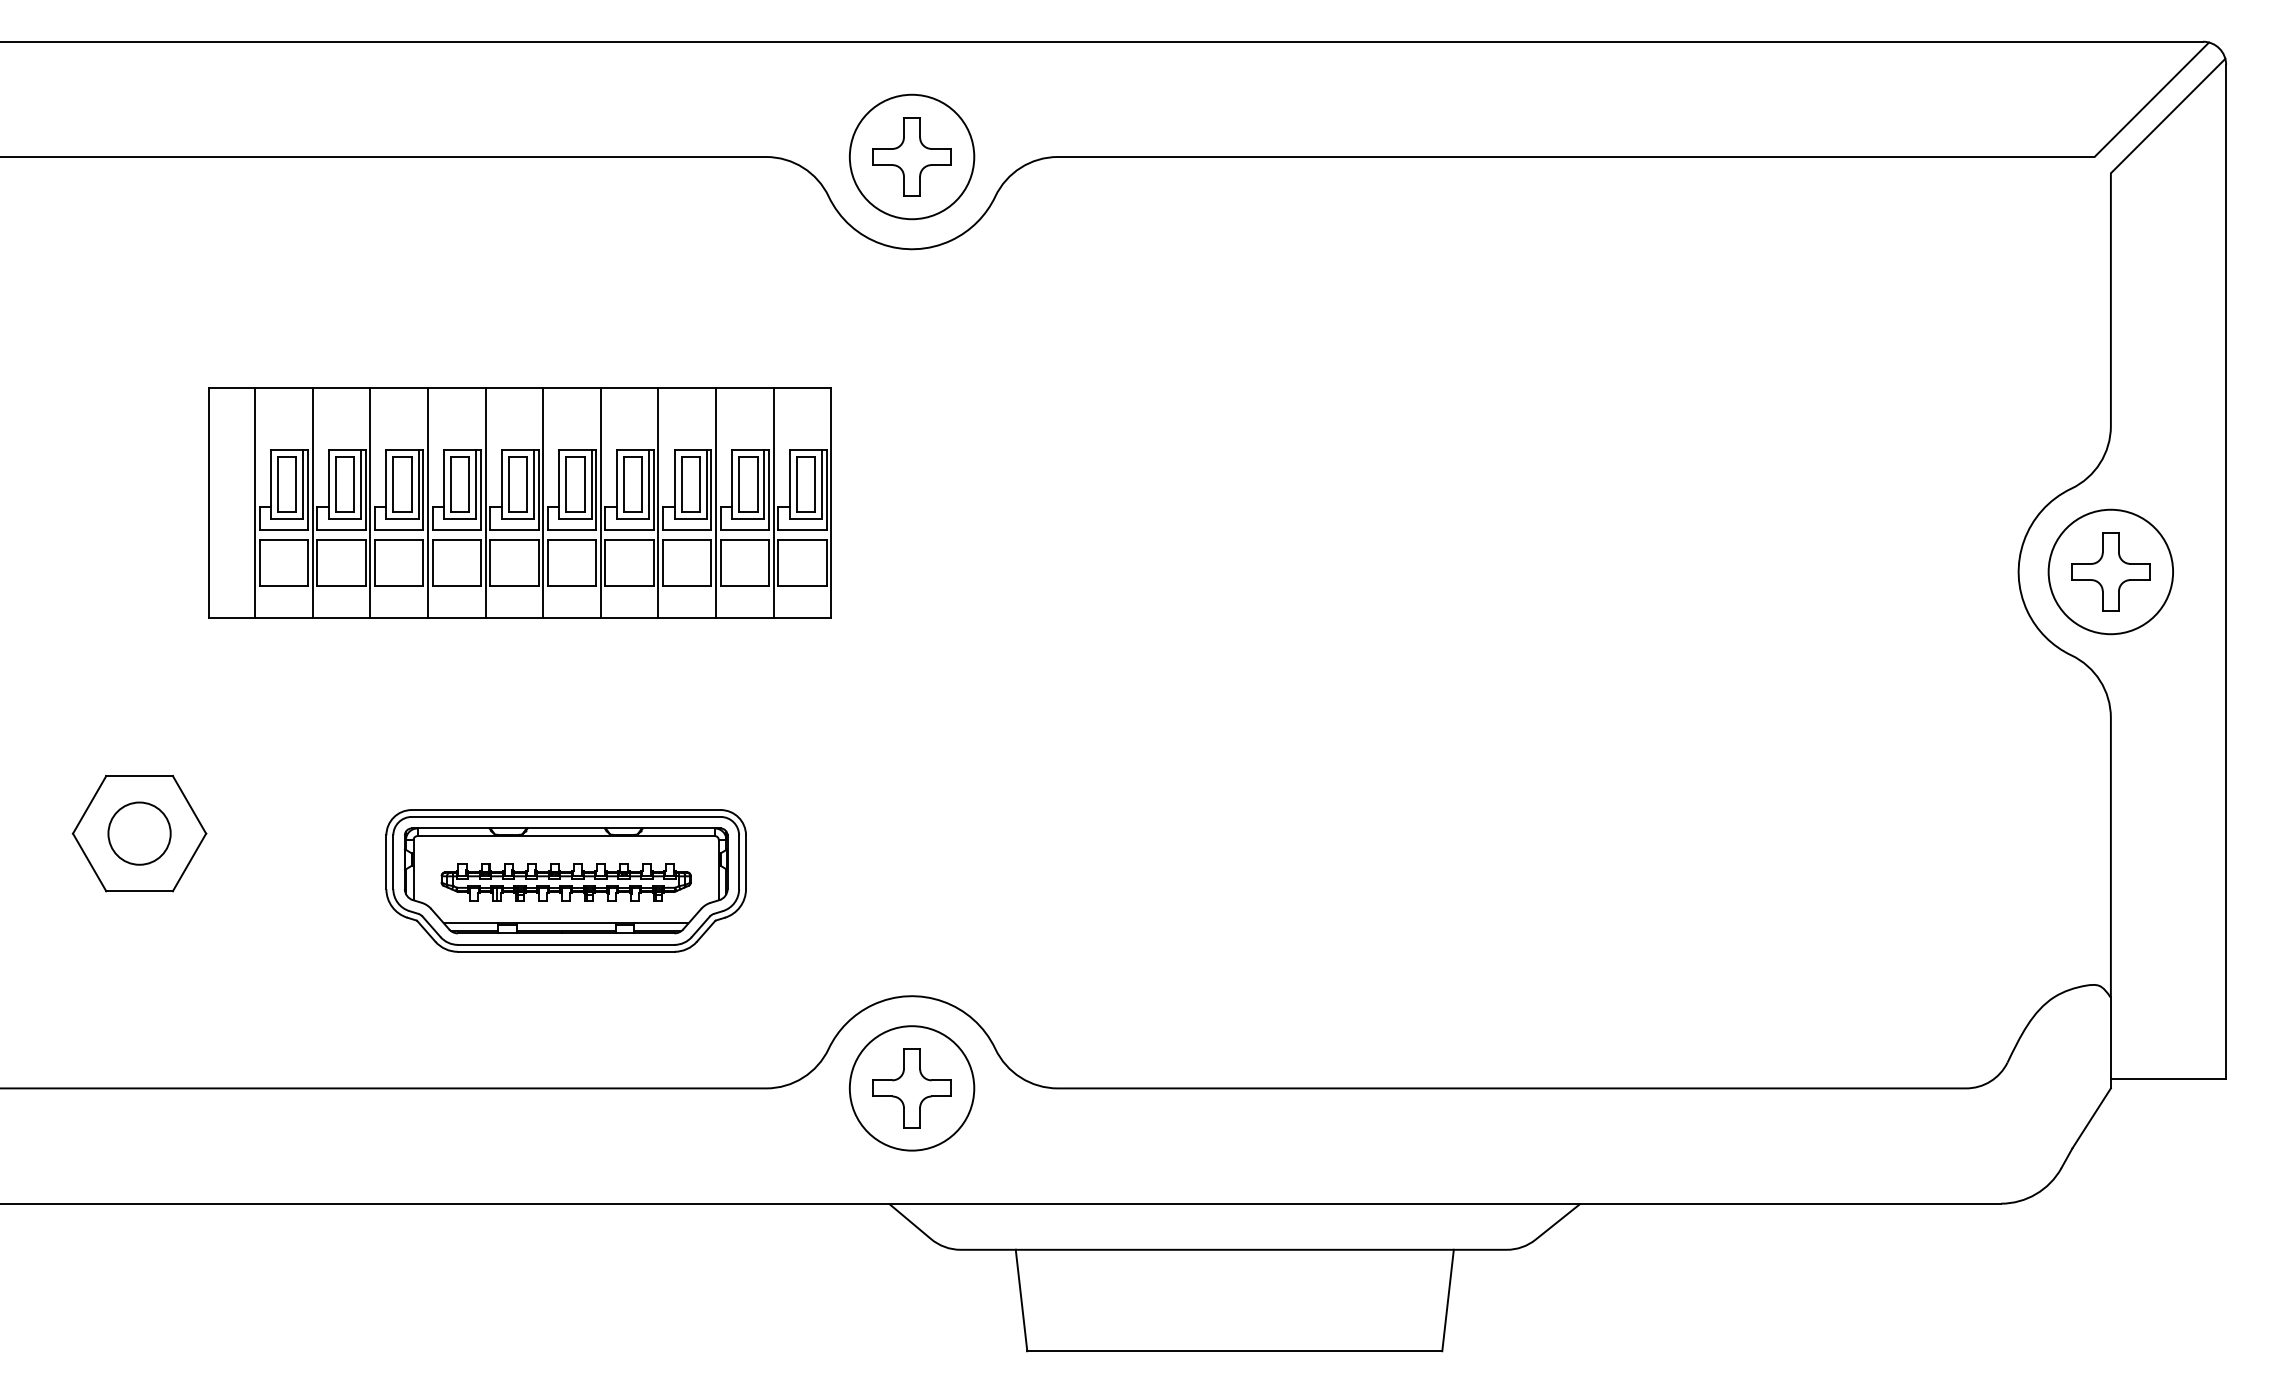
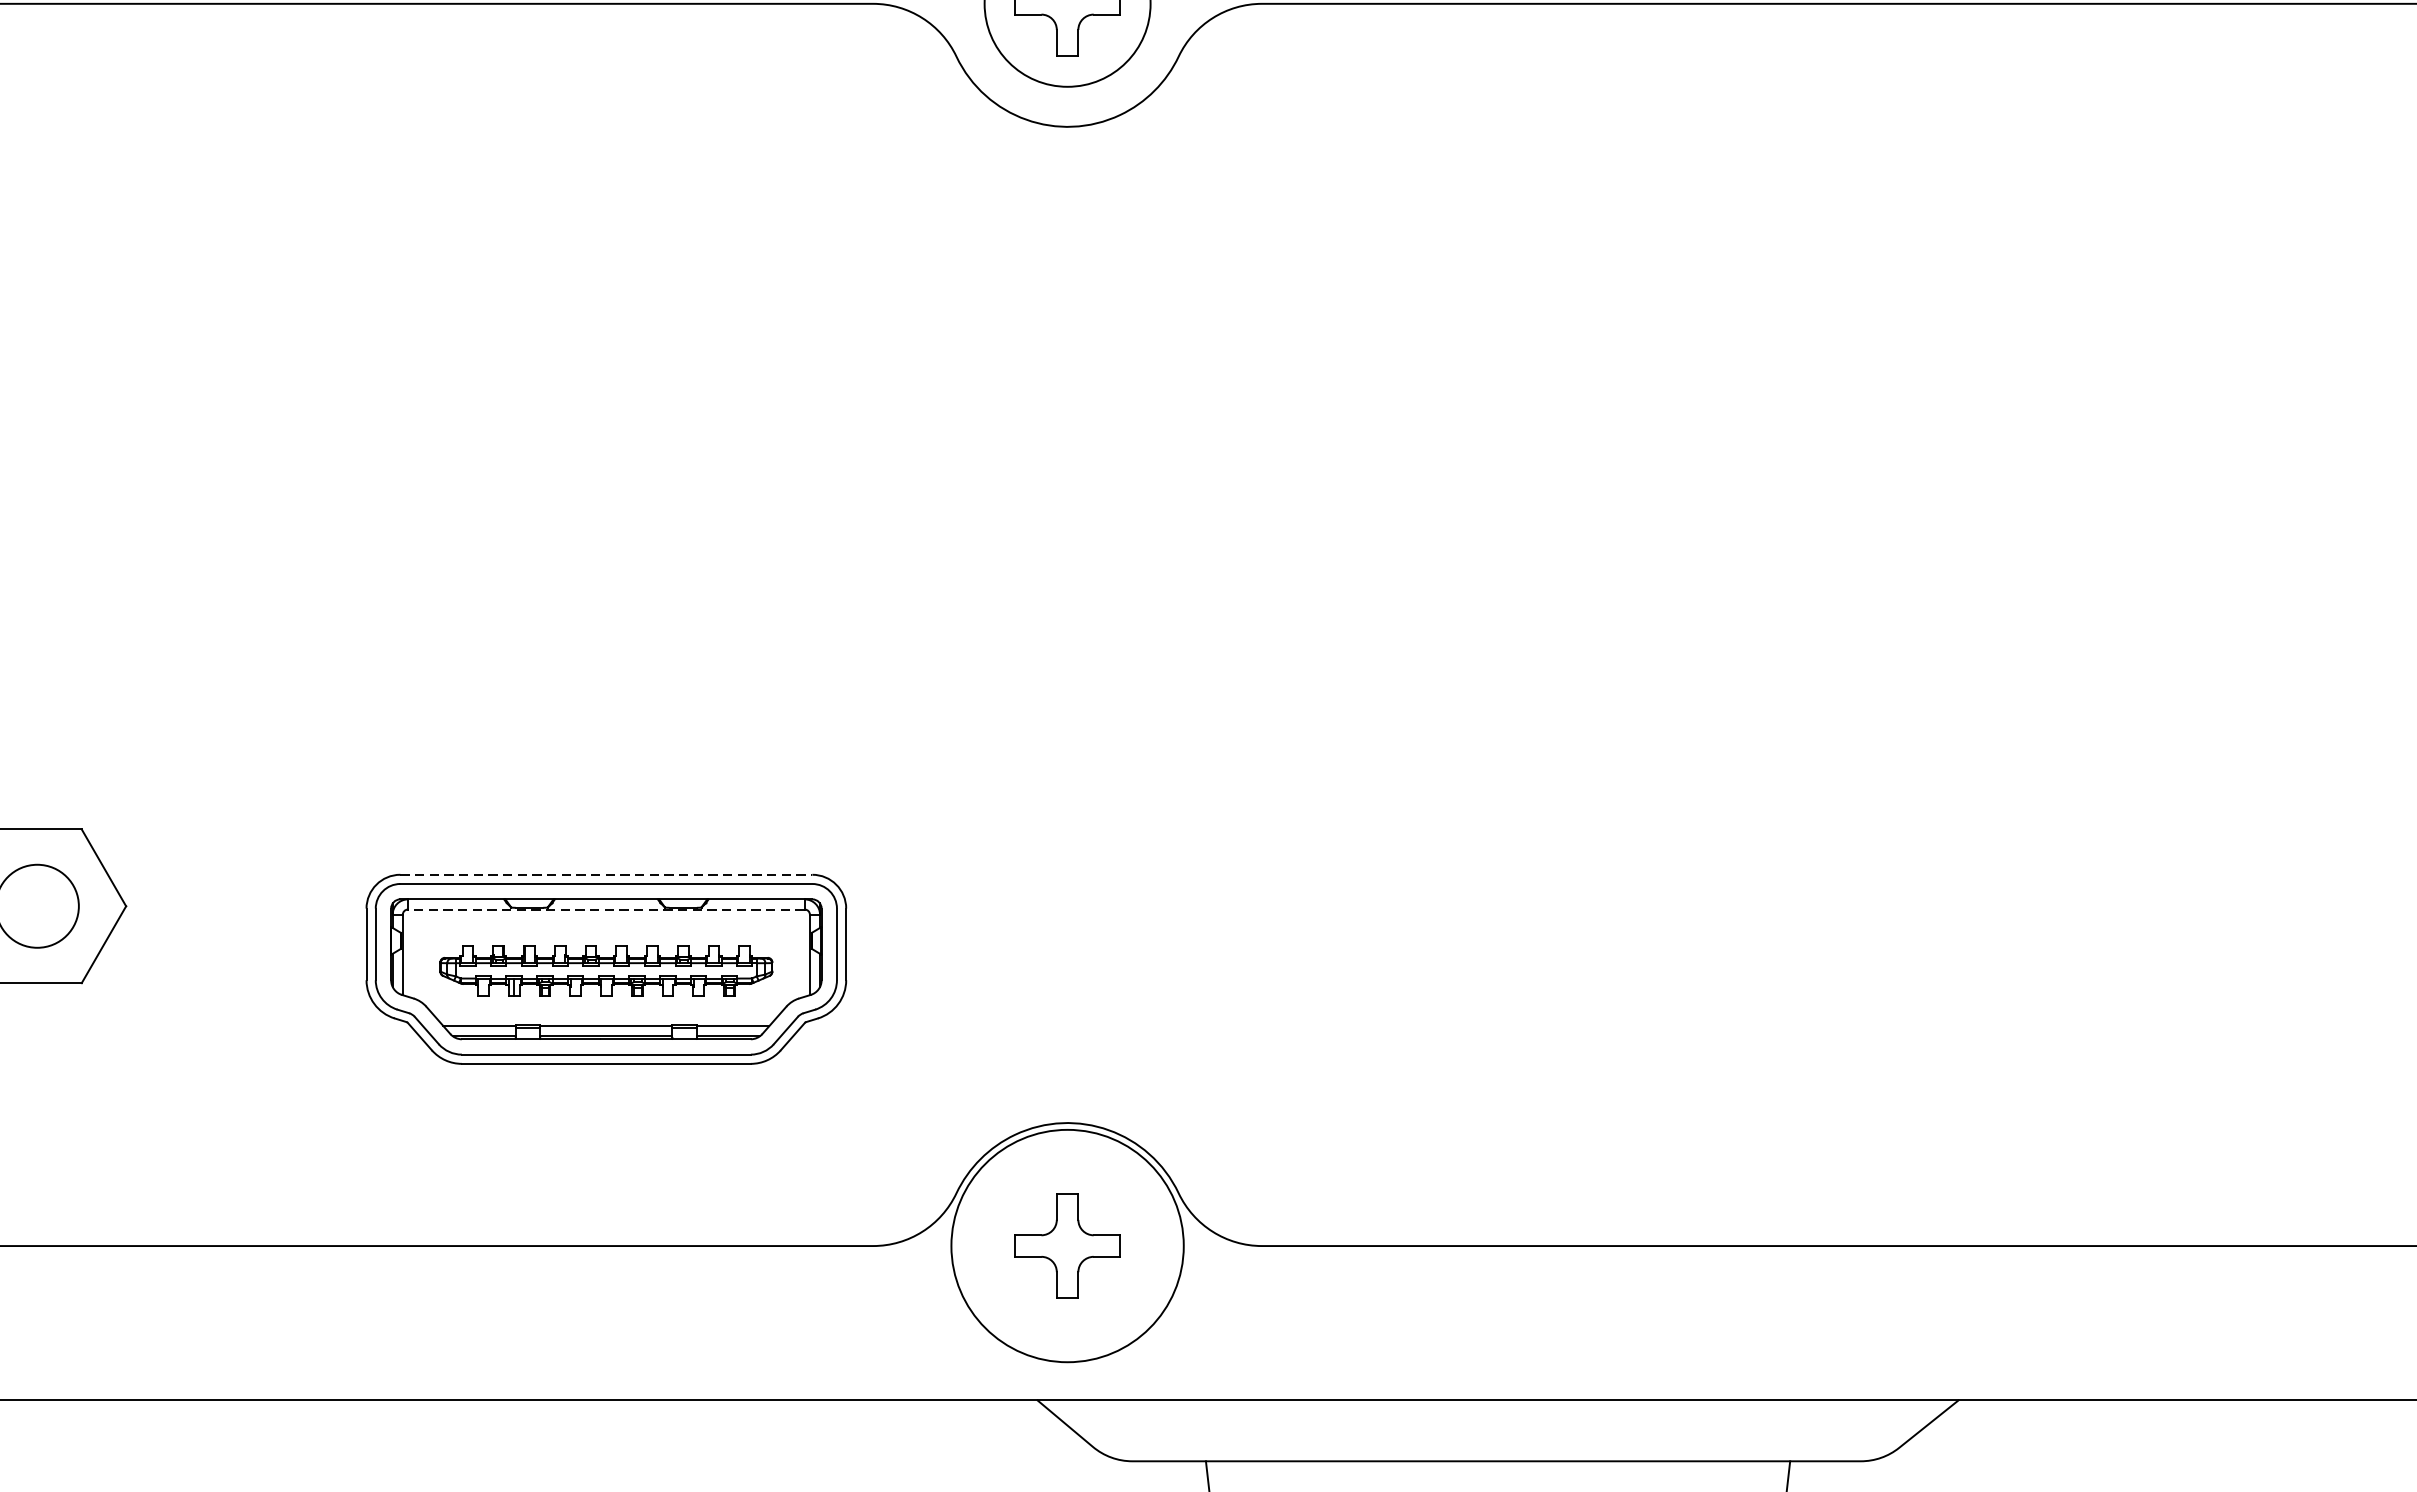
part: (519, 502) -> (544, 464), removed
line: (566, 810) -> (606, 875), solid -> dashed
line: (566, 836) -> (606, 910), solid -> dashed
circle: (911, 1088) -> (1066, 1246), size x1.4

